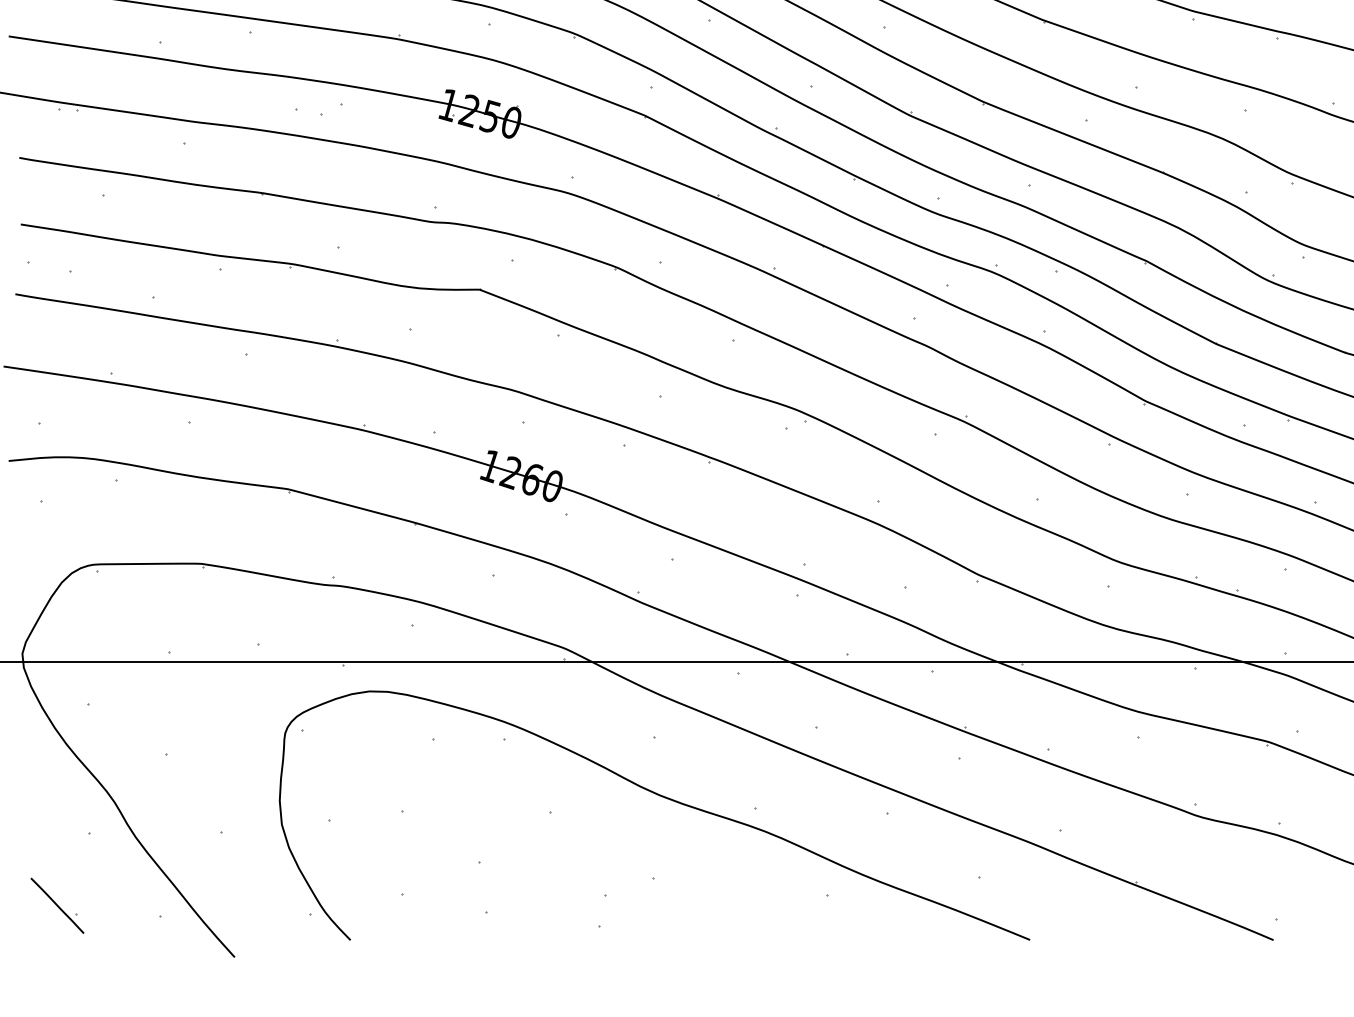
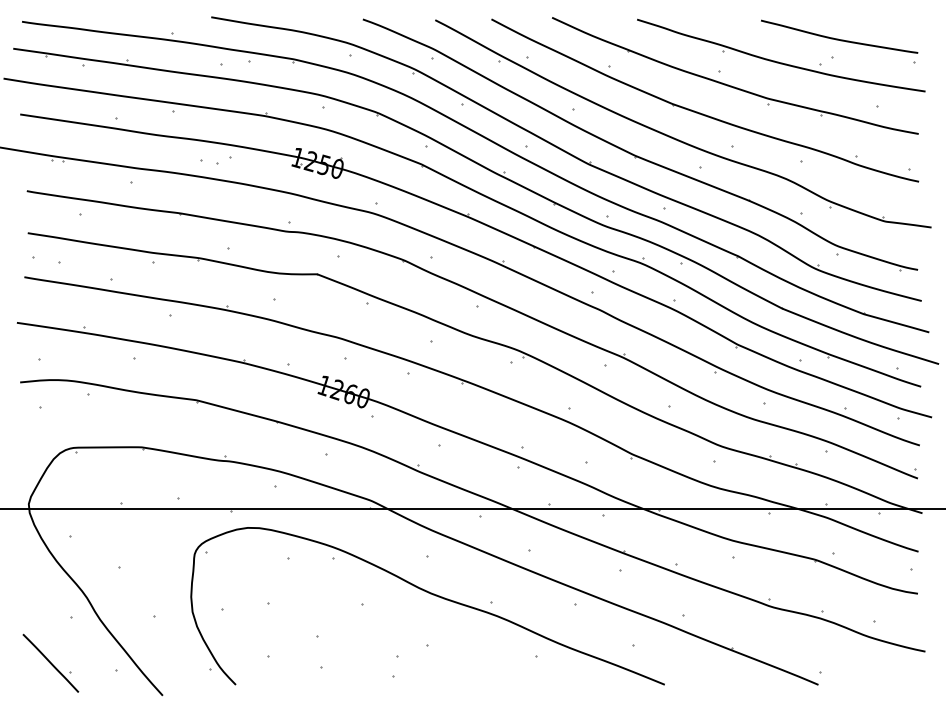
part: (56, 904) -> (50, 662), size x1.67

